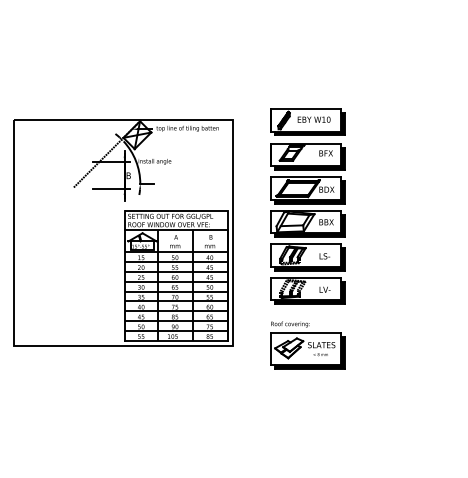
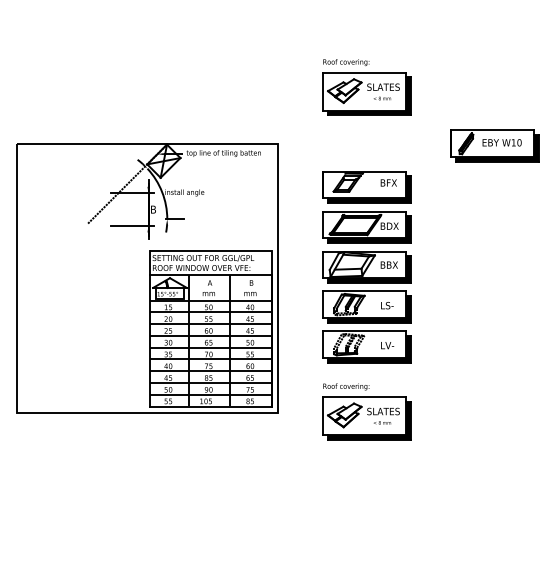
part: (307, 73) -> (366, 87), added
part: (307, 121) -> (494, 144), moved

